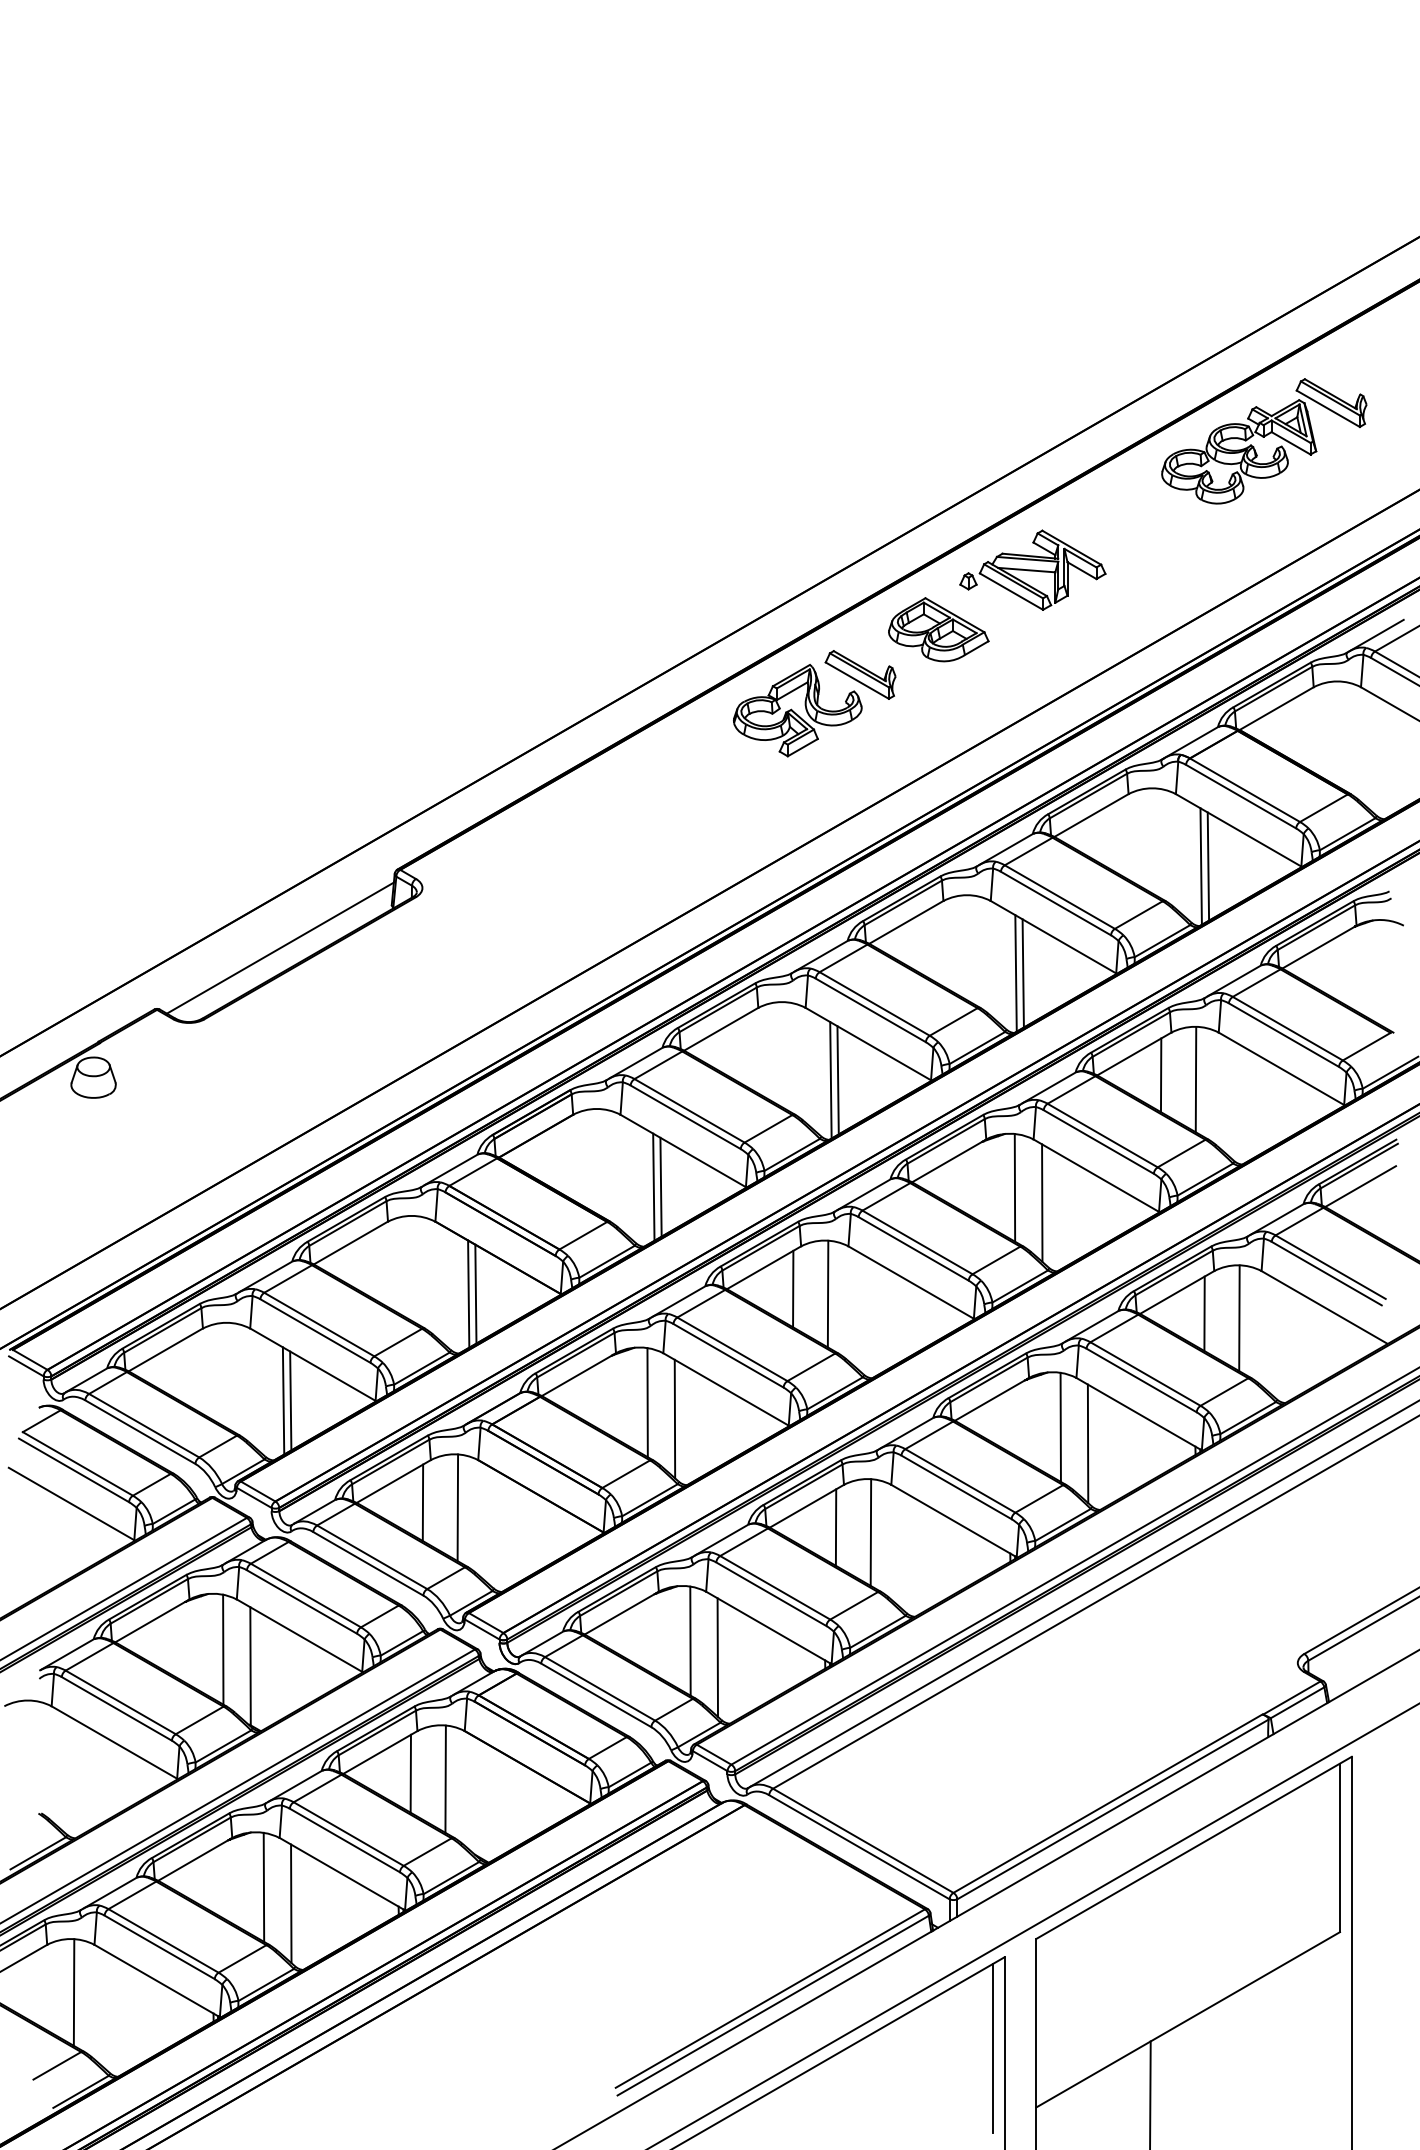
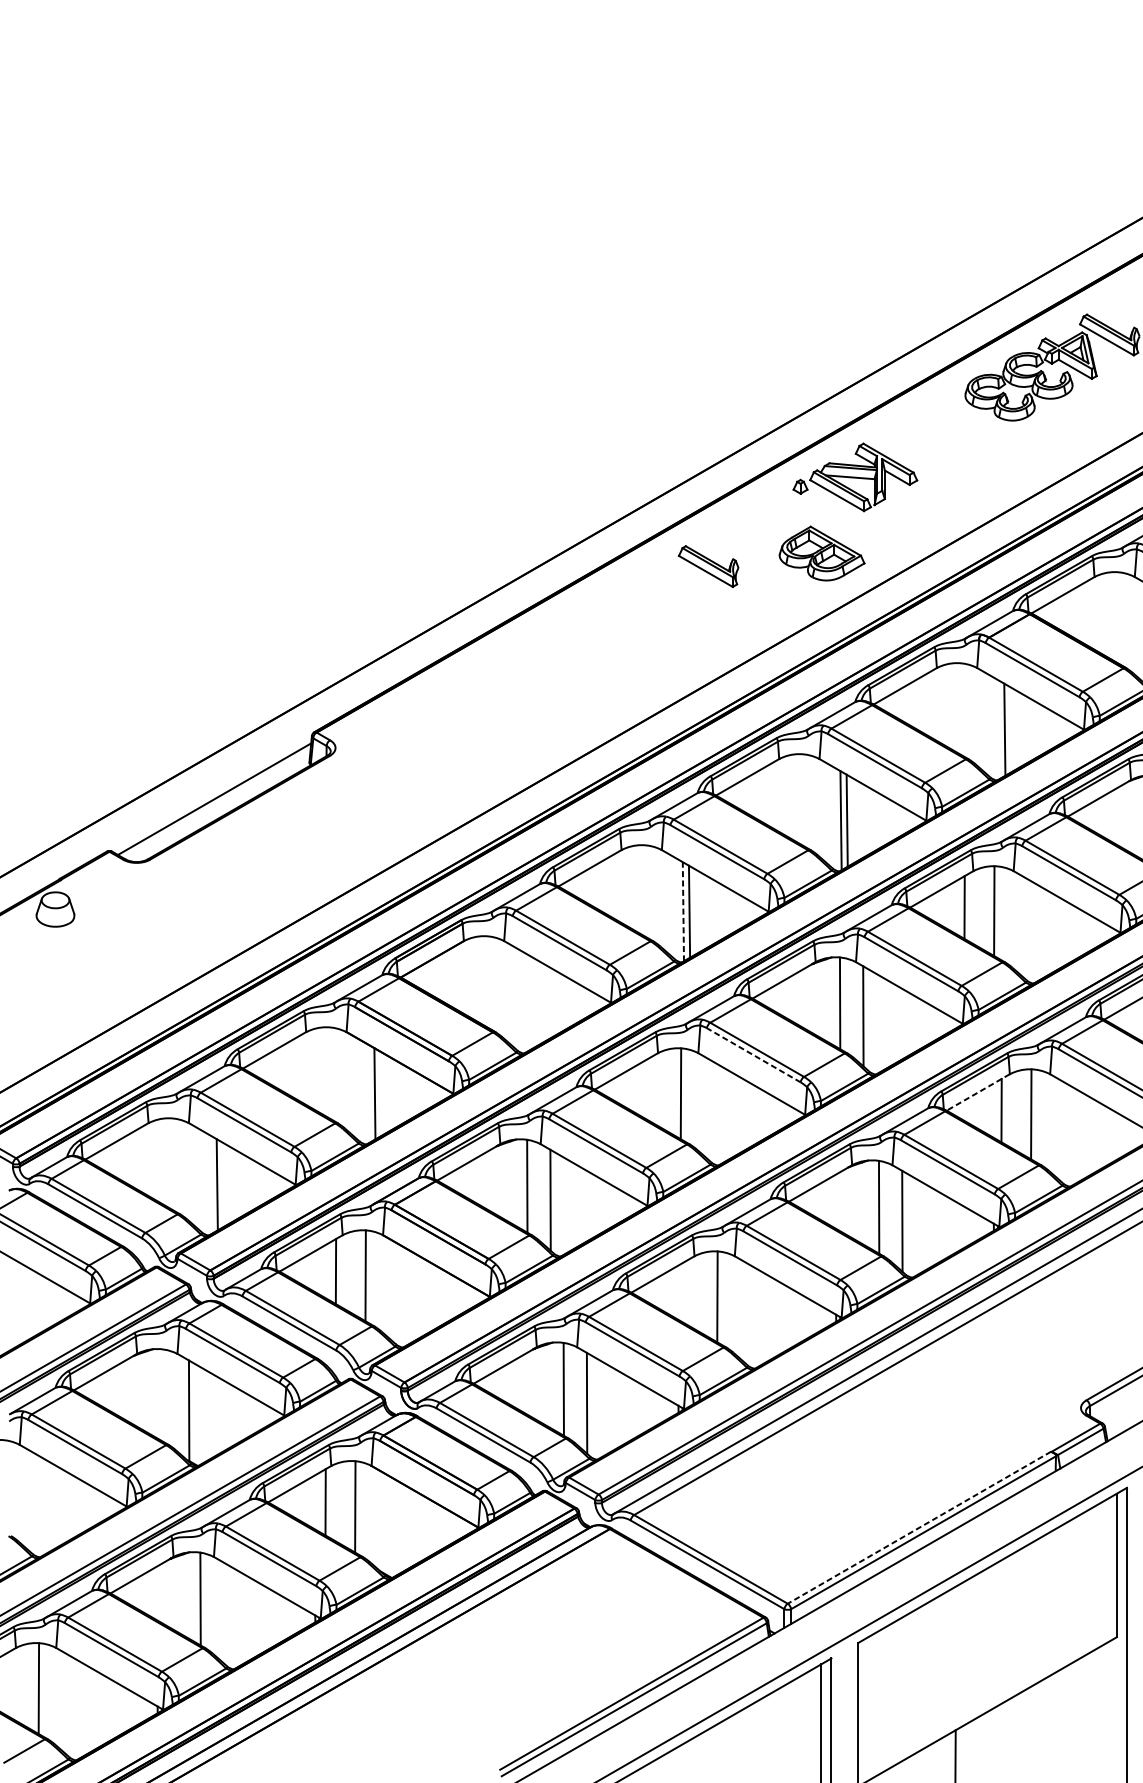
part: (938, 629) -> (821, 553), moved
part: (797, 710) -> (654, 596), removed
line: (1200, 866) -> (998, 729), removed
line: (830, 1079) -> (683, 911), solid -> dashed
line: (653, 1186) -> (532, 1002), removed
line: (660, 1186) -> (538, 1002), removed
line: (913, 1248) -> (753, 1054), solid -> dashed
line: (793, 1288) -> (651, 1089), removed
line: (1177, 1292) -> (978, 1092), solid -> dashed
line: (475, 1293) -> (380, 1093), removed
line: (290, 1400) -> (223, 1184), removed
line: (835, 1527) -> (687, 1292), removed
line: (223, 1649) -> (166, 1396), removed
line: (1107, 1803) -> (918, 1527), solid -> dashed
line: (291, 1903) -> (224, 1612), removed

